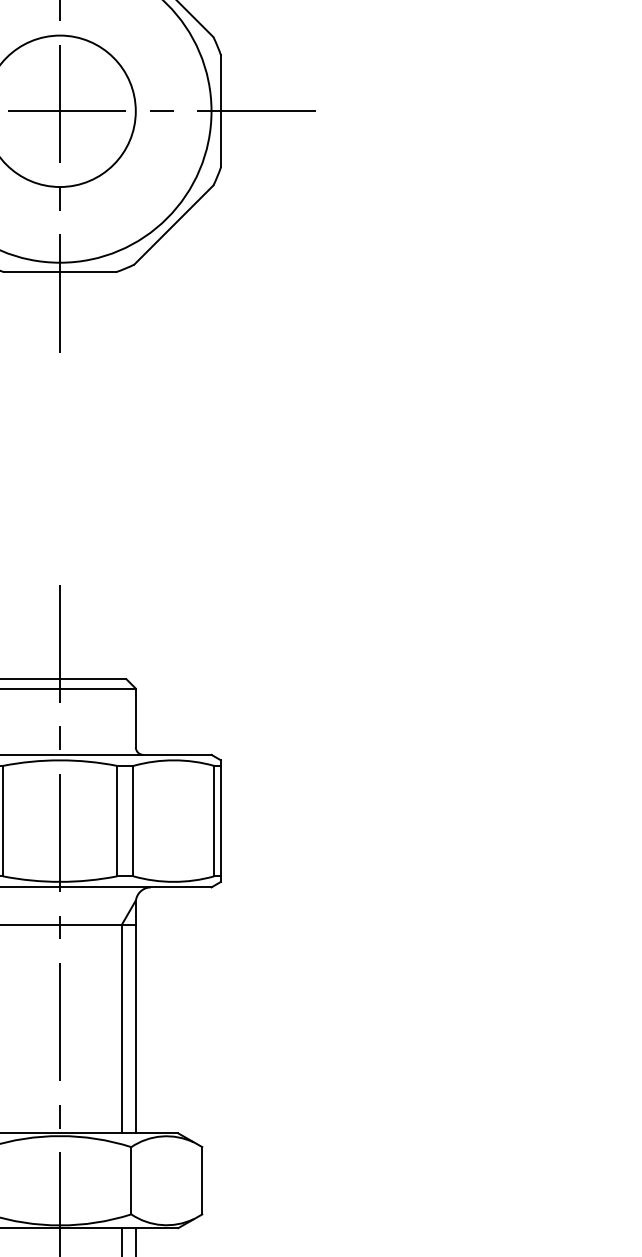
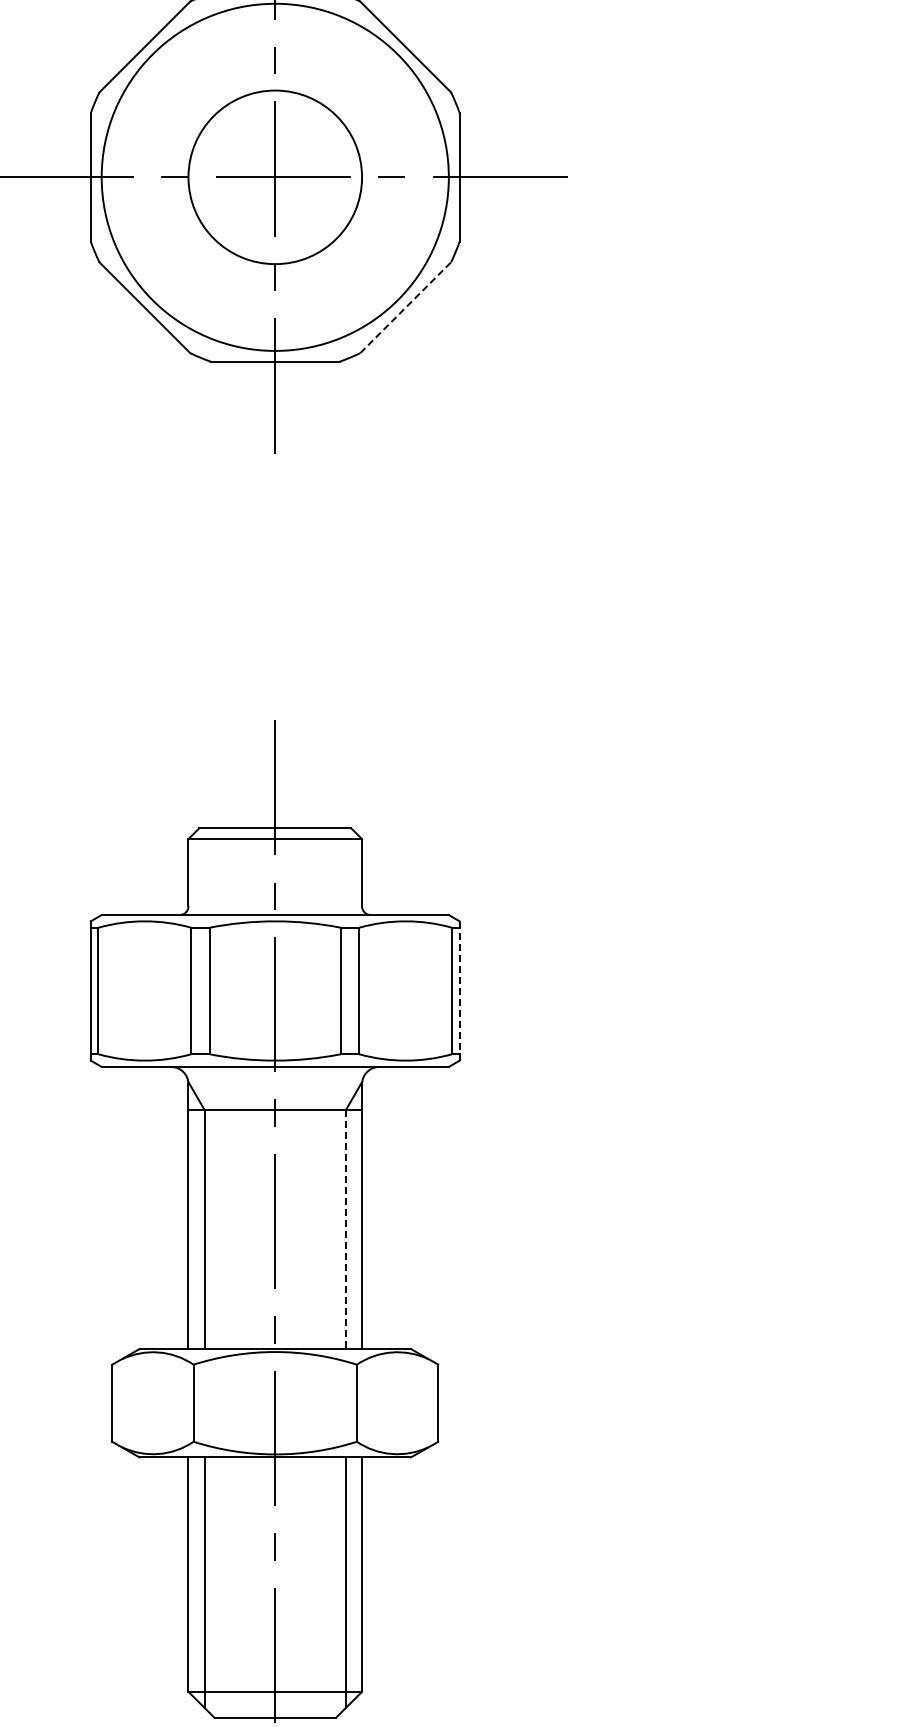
line: (174, 224) -> (406, 307), solid -> dashed
line: (220, 821) -> (459, 991), solid -> dashed
line: (121, 1030) -> (345, 1230), solid -> dashed

